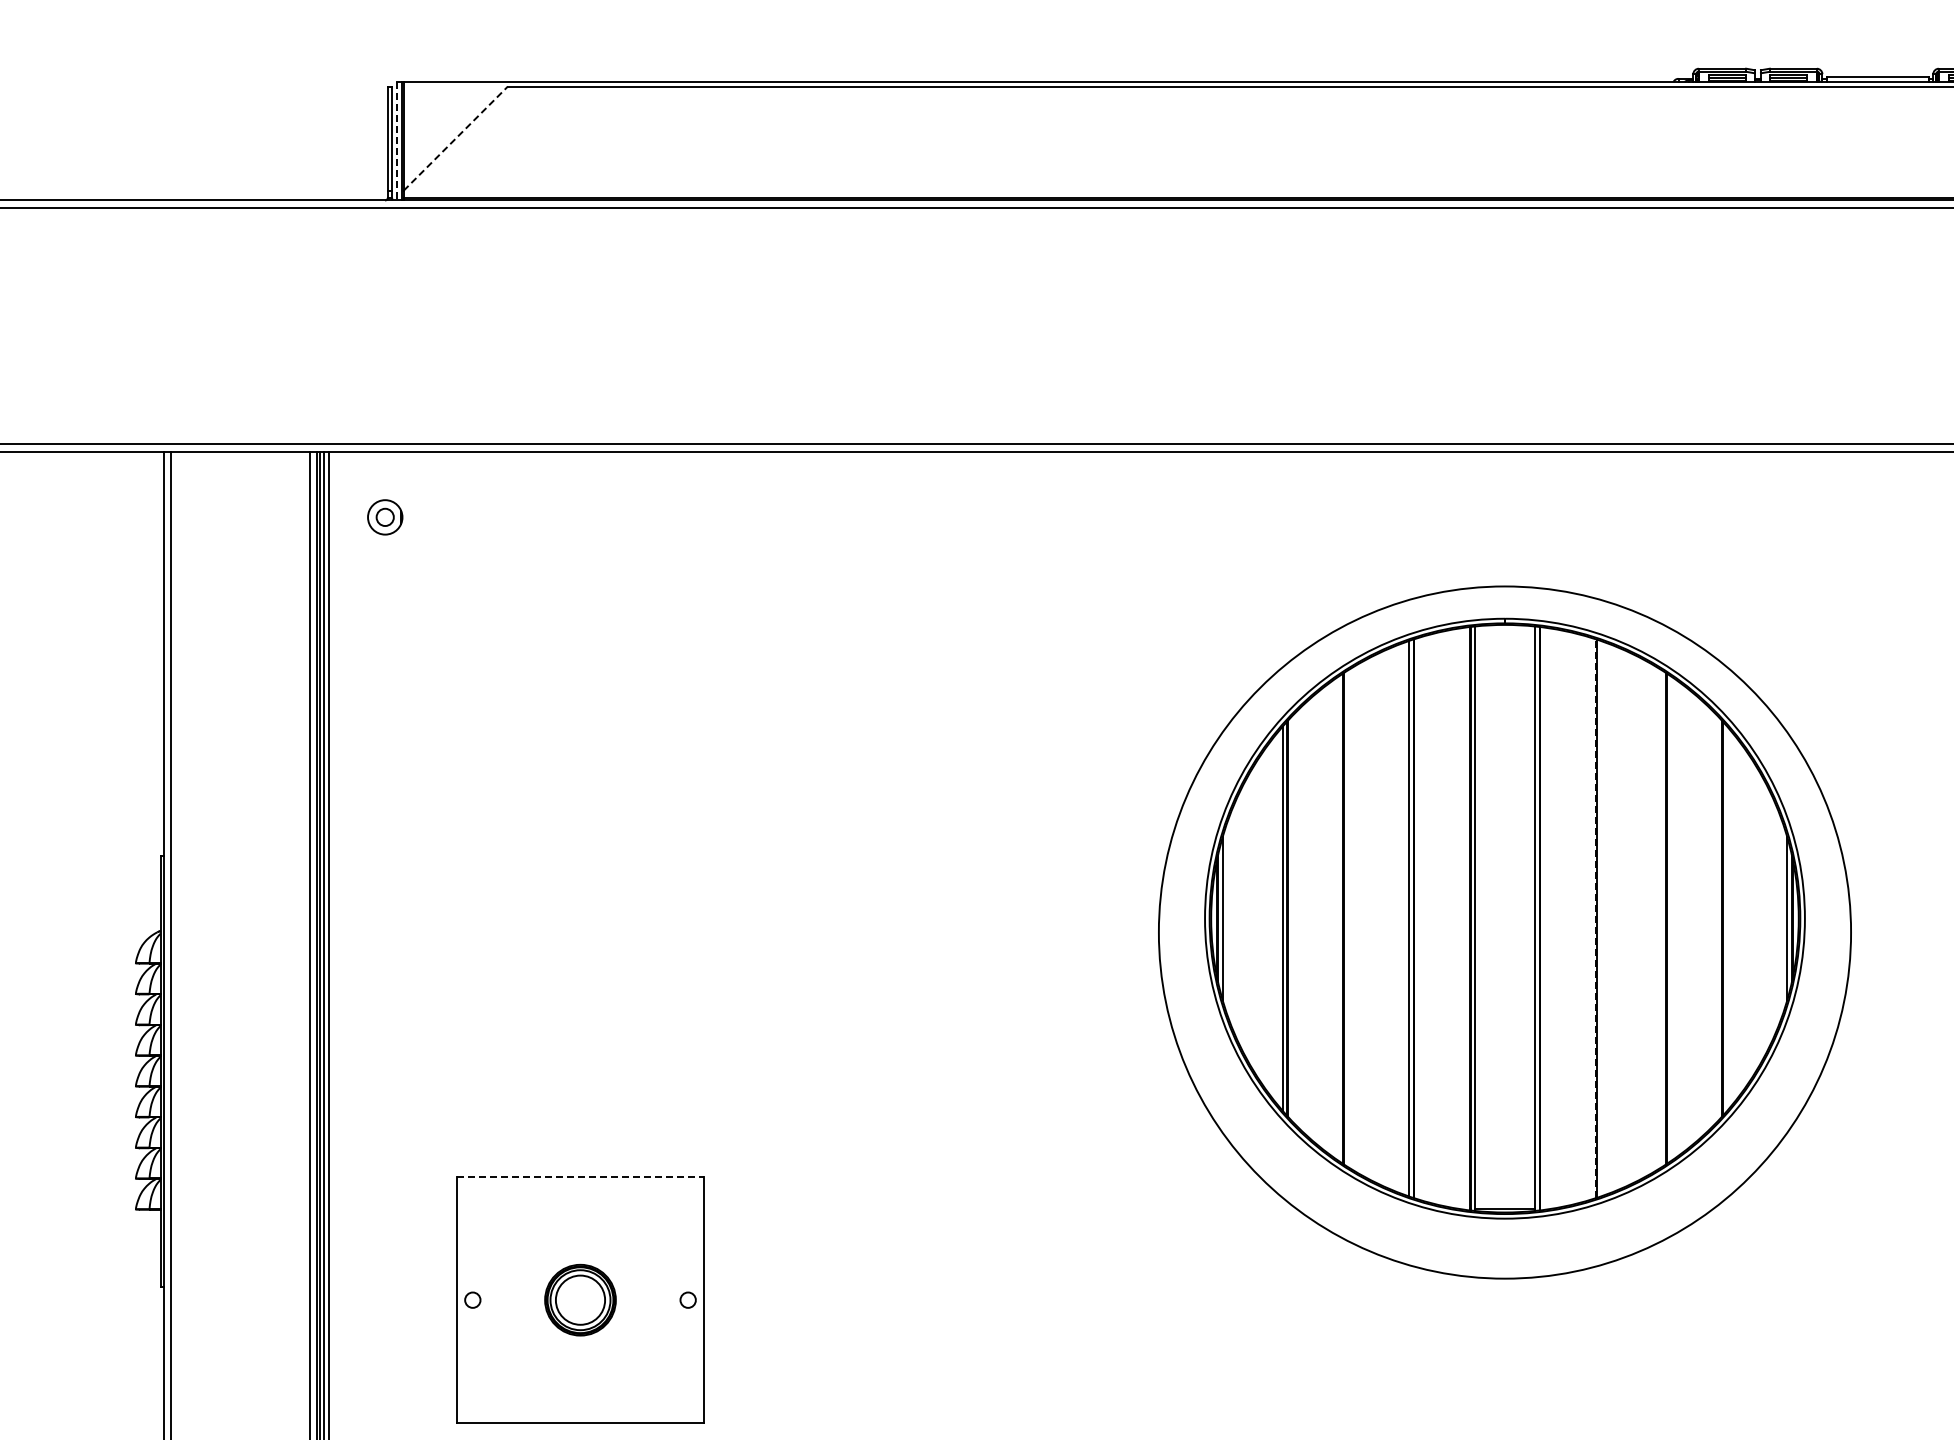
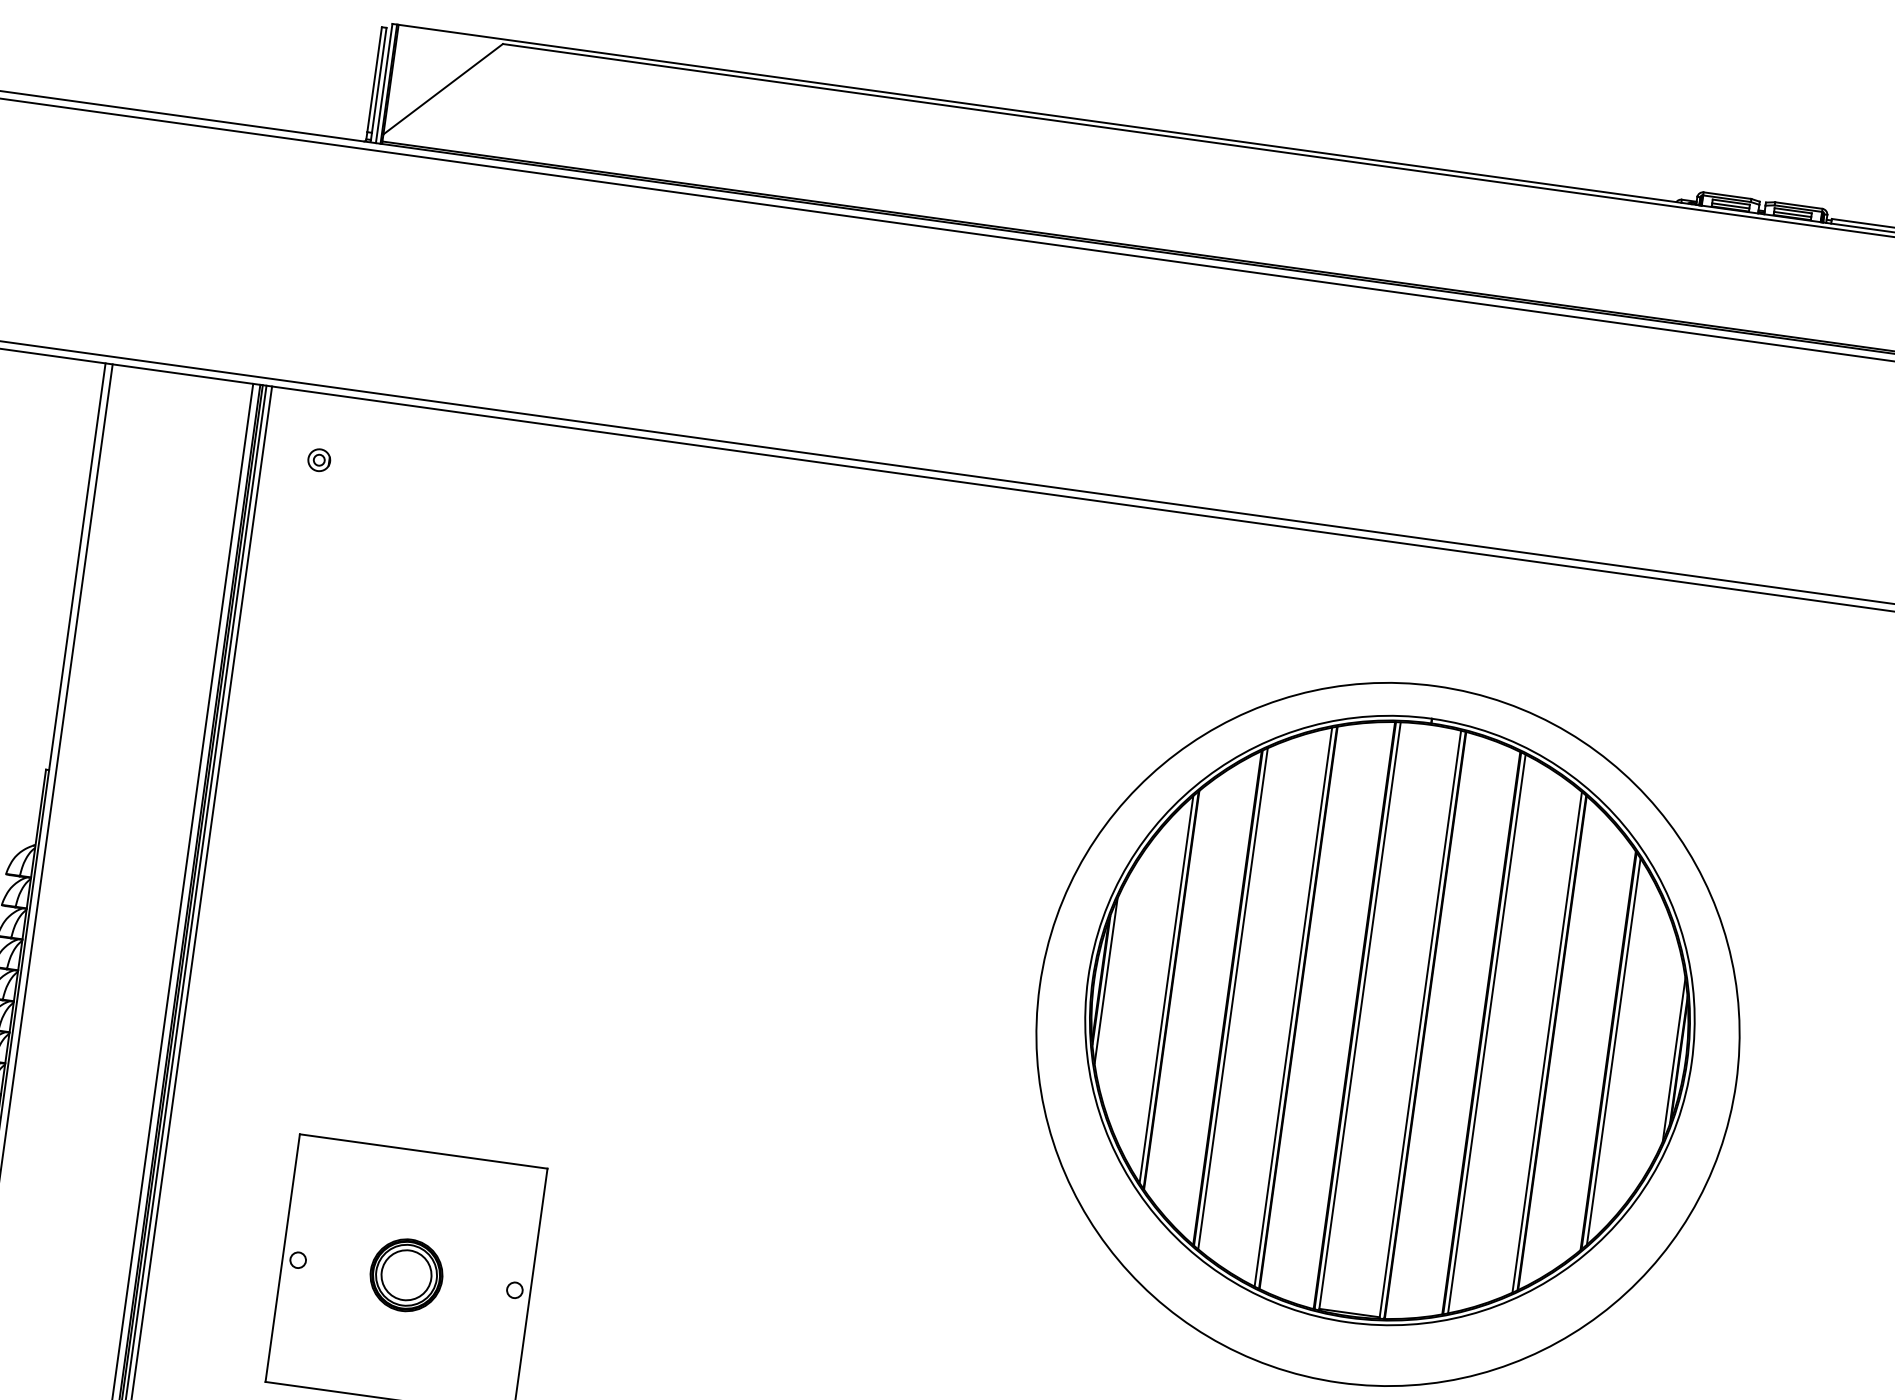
line: (455, 138) -> (442, 88), dashed -> solid
line: (397, 141) -> (384, 83), dashed -> solid
part: (384, 516) -> (318, 459), size x0.62
line: (1349, 918) -> (1233, 998), added
line: (1595, 918) -> (1481, 1032), dashed -> solid
line: (1601, 918) -> (1487, 1033), added
line: (1661, 918) -> (1547, 1042), added
line: (1727, 918) -> (1613, 1051), added
line: (581, 1177) -> (424, 1151), dashed -> solid

